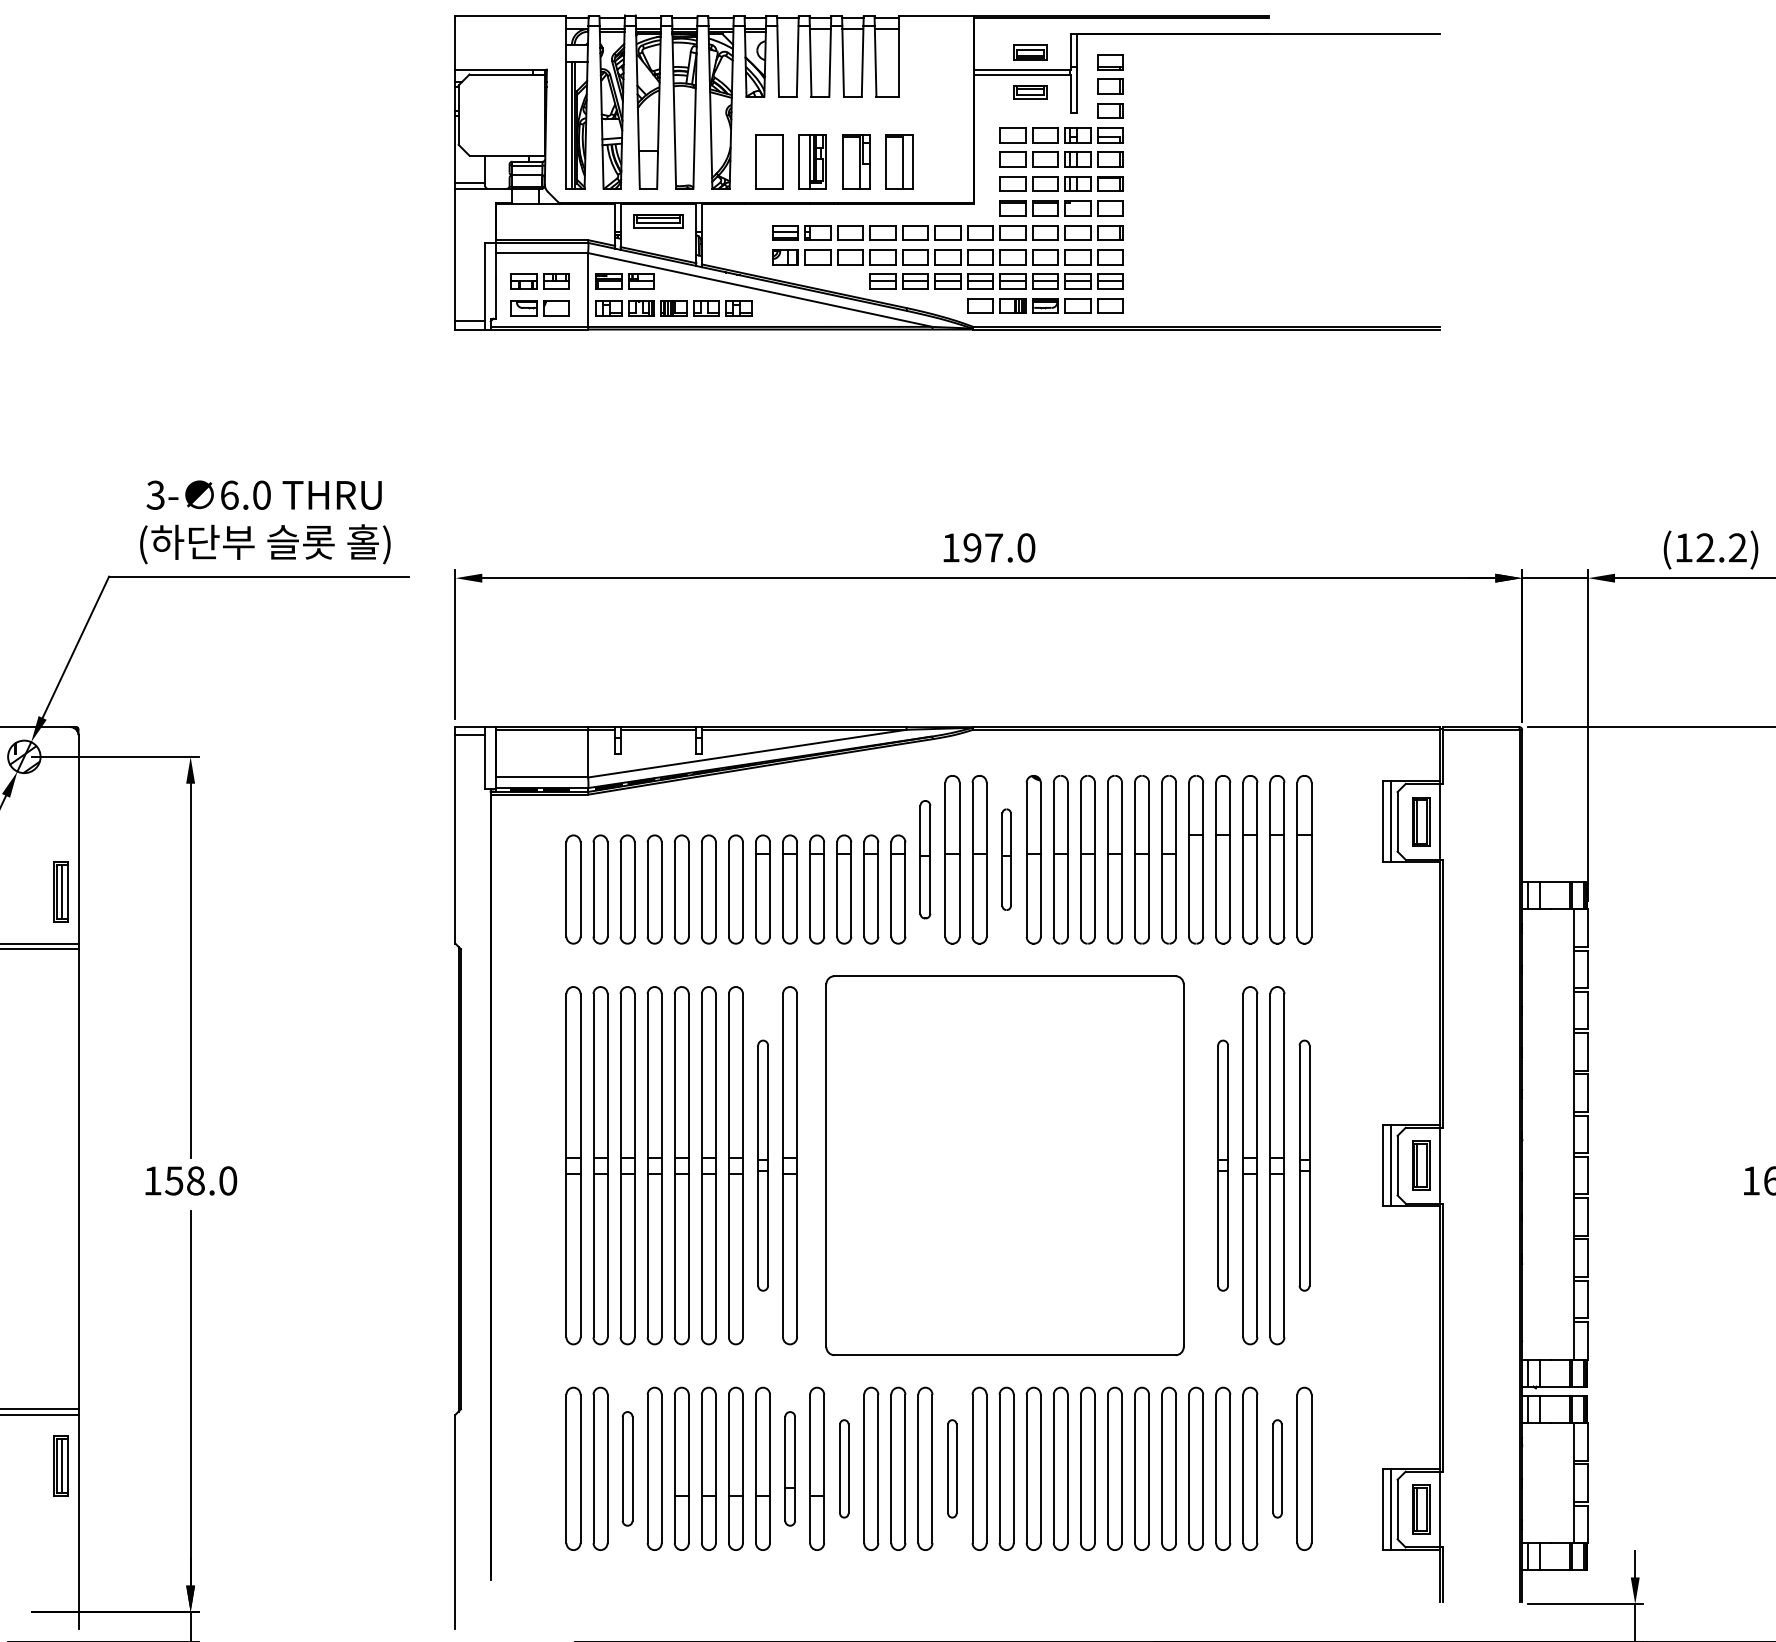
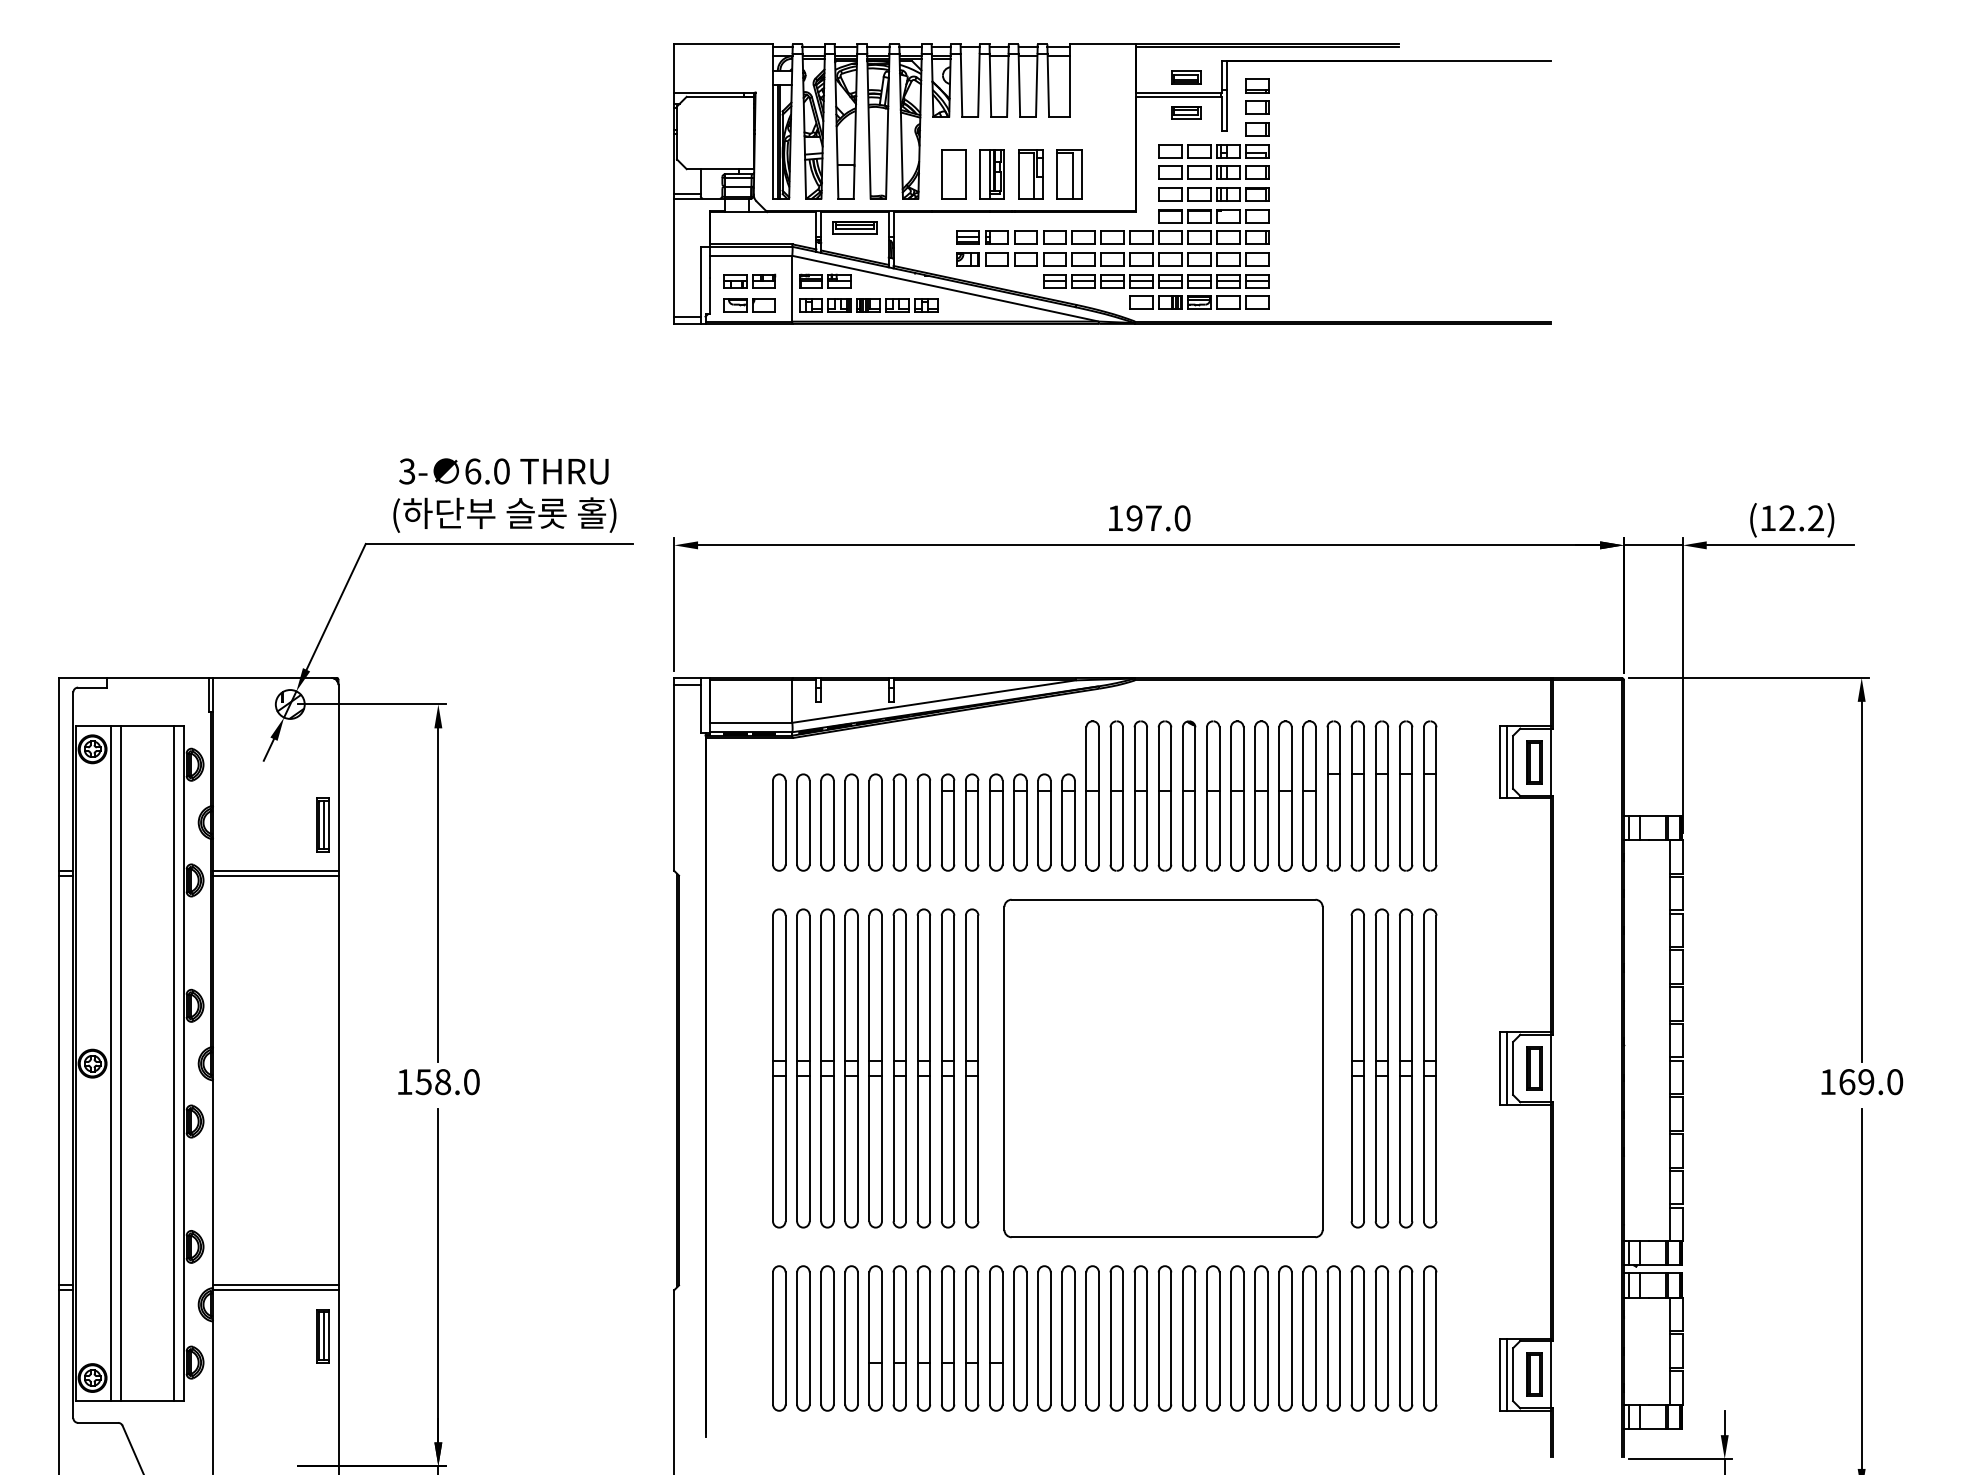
part: (925, 859) -> (1092, 795), size x1.43
part: (1006, 859) -> (1164, 795), size x1.67
part: (763, 1165) -> (948, 1068), size x1.43
part: (1222, 1165) -> (1357, 1068), size x1.43
part: (1304, 1165) -> (1430, 1068), size x1.43
part: (627, 1468) -> (827, 1338), size x1.43
part: (790, 1468) -> (972, 1338), size x1.43
part: (844, 1468) -> (1020, 1338), size x1.67
part: (952, 1468) -> (1116, 1338), size x1.67
part: (1277, 1468) -> (1406, 1338), size x1.67

